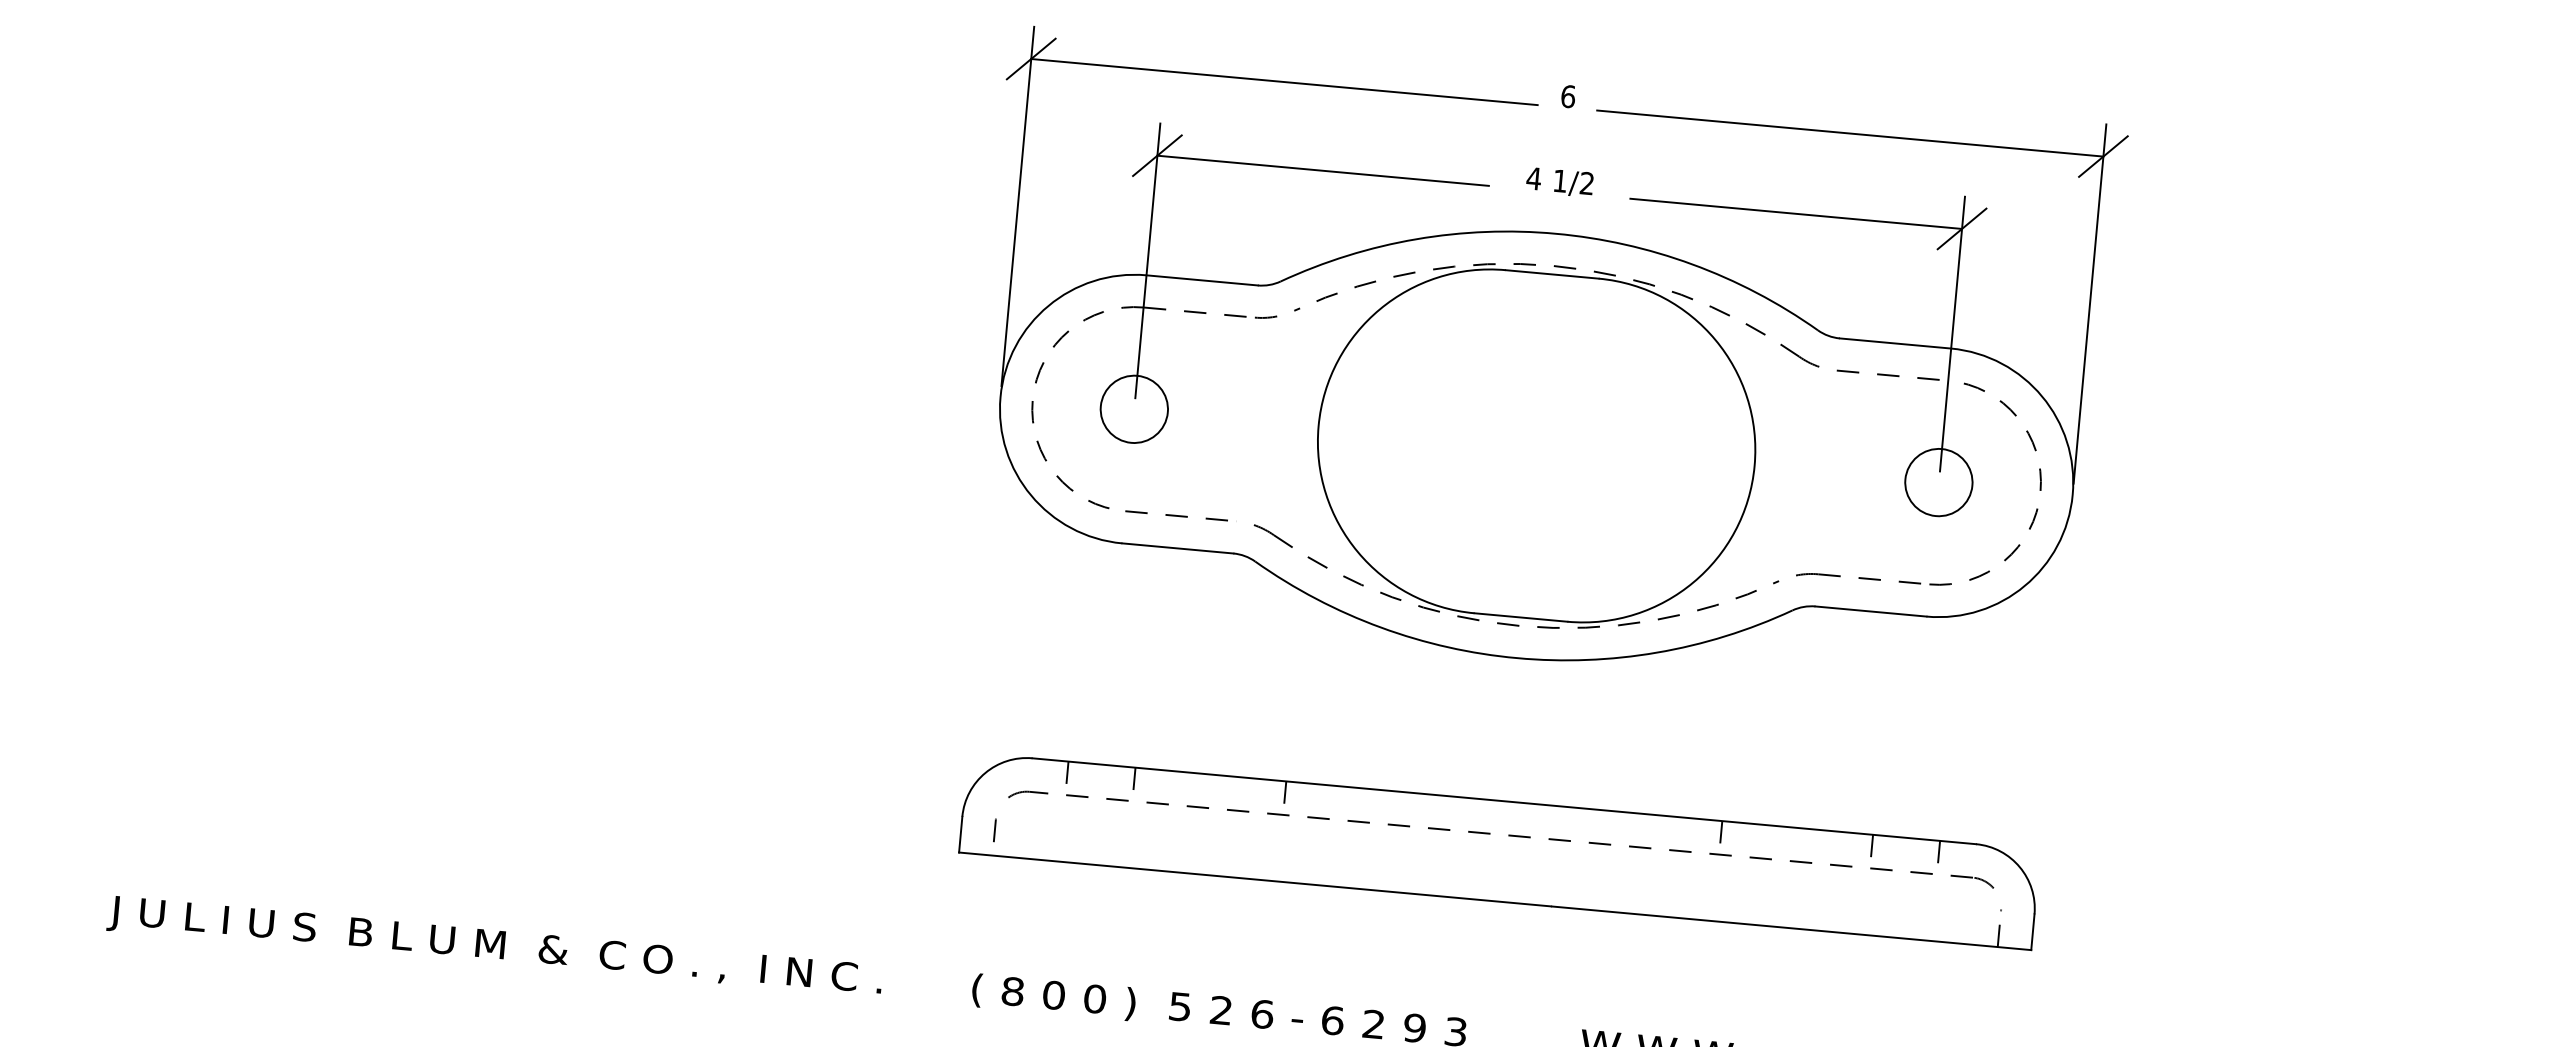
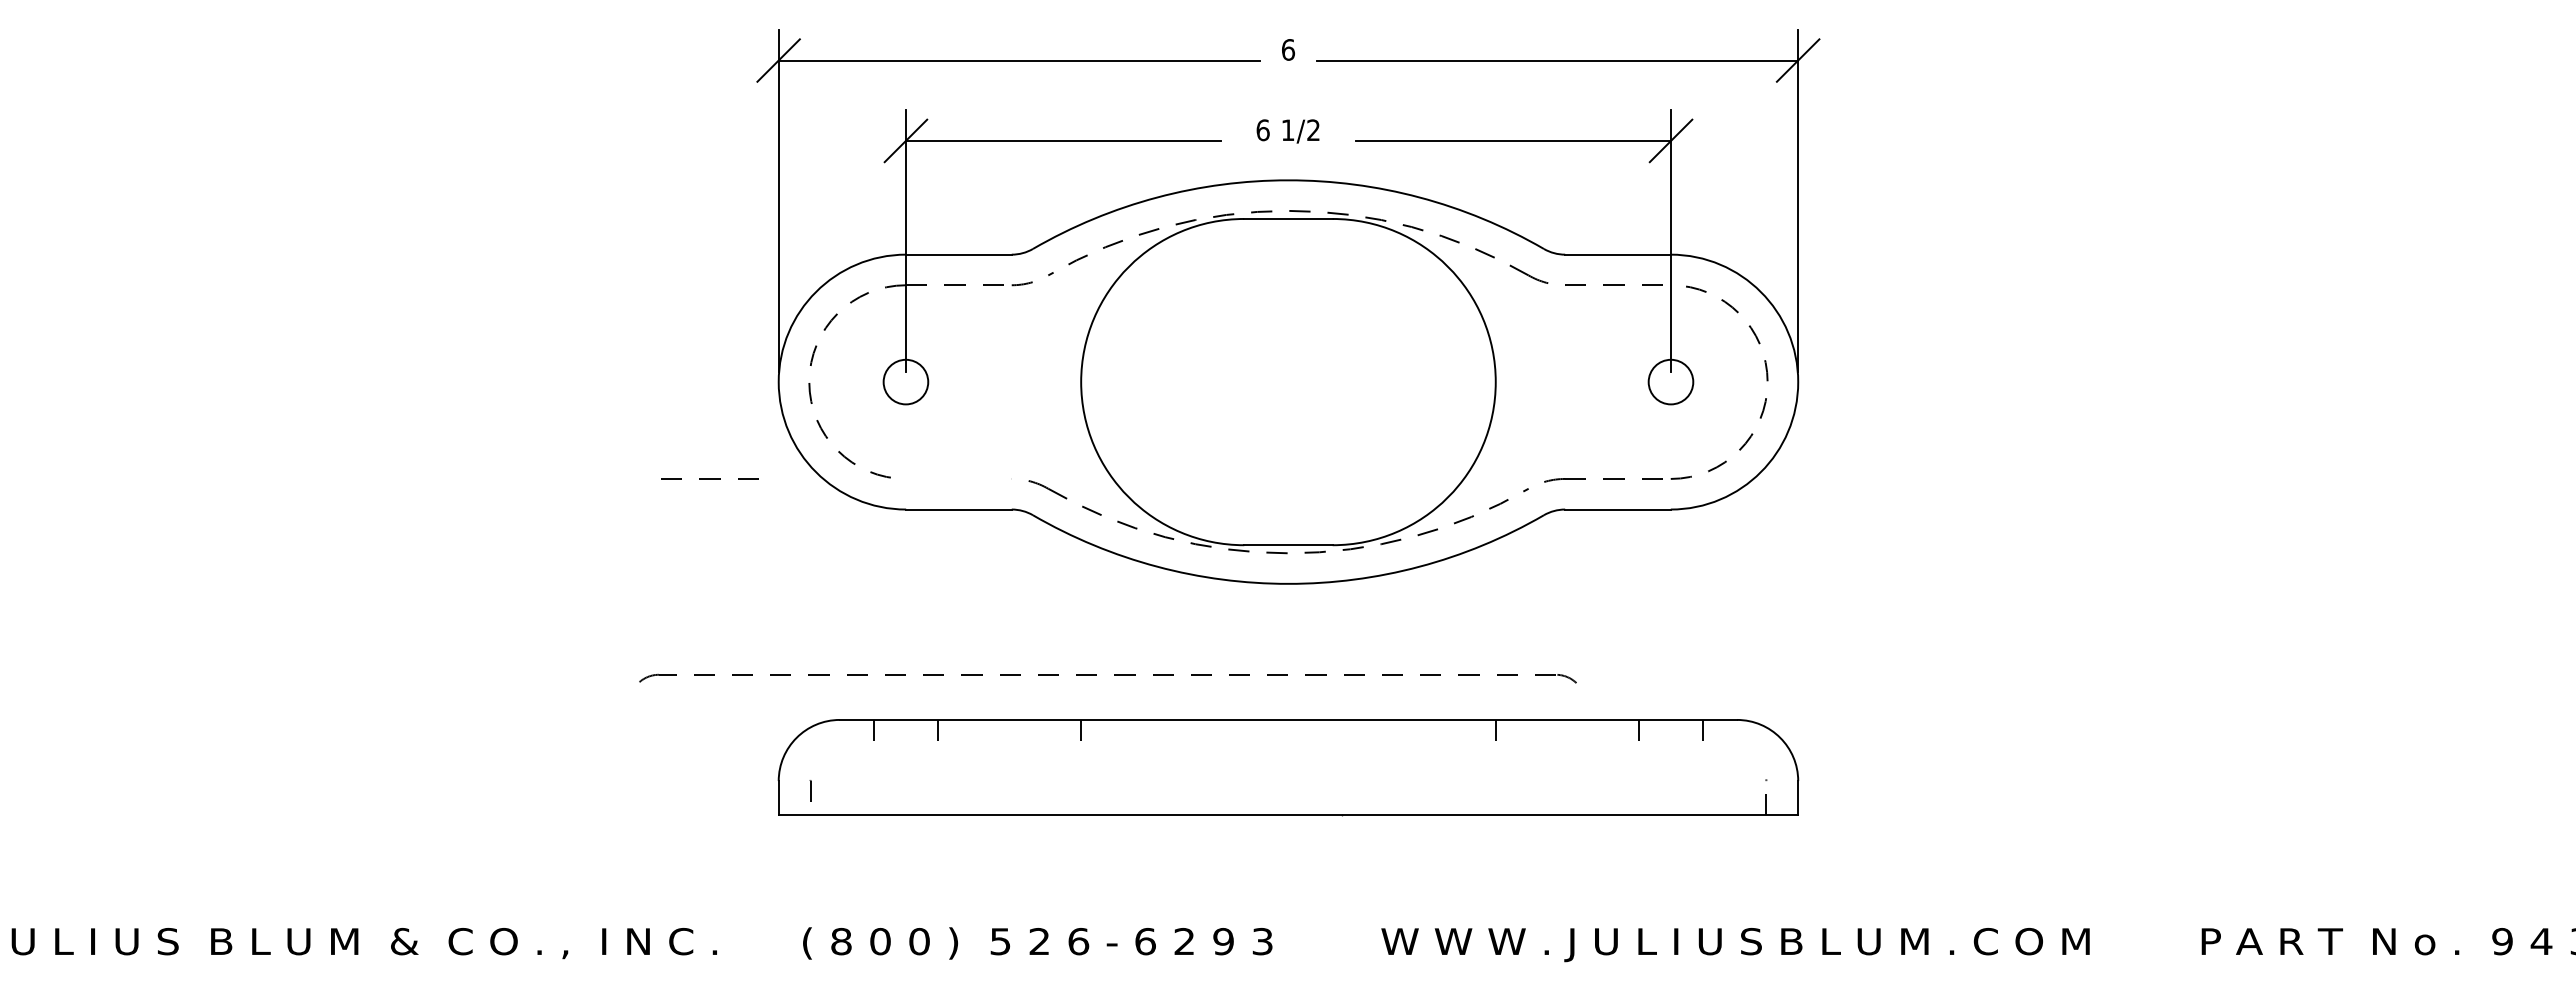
text: (1533, 178) -> (1262, 130), 4 -> 6
circle: (1133, 408) -> (905, 381), size x0.7
circle: (1938, 481) -> (1670, 381), size x0.7
line: (1176, 515) -> (709, 478), moved
part: (1508, 836) -> (1114, 675), moved

